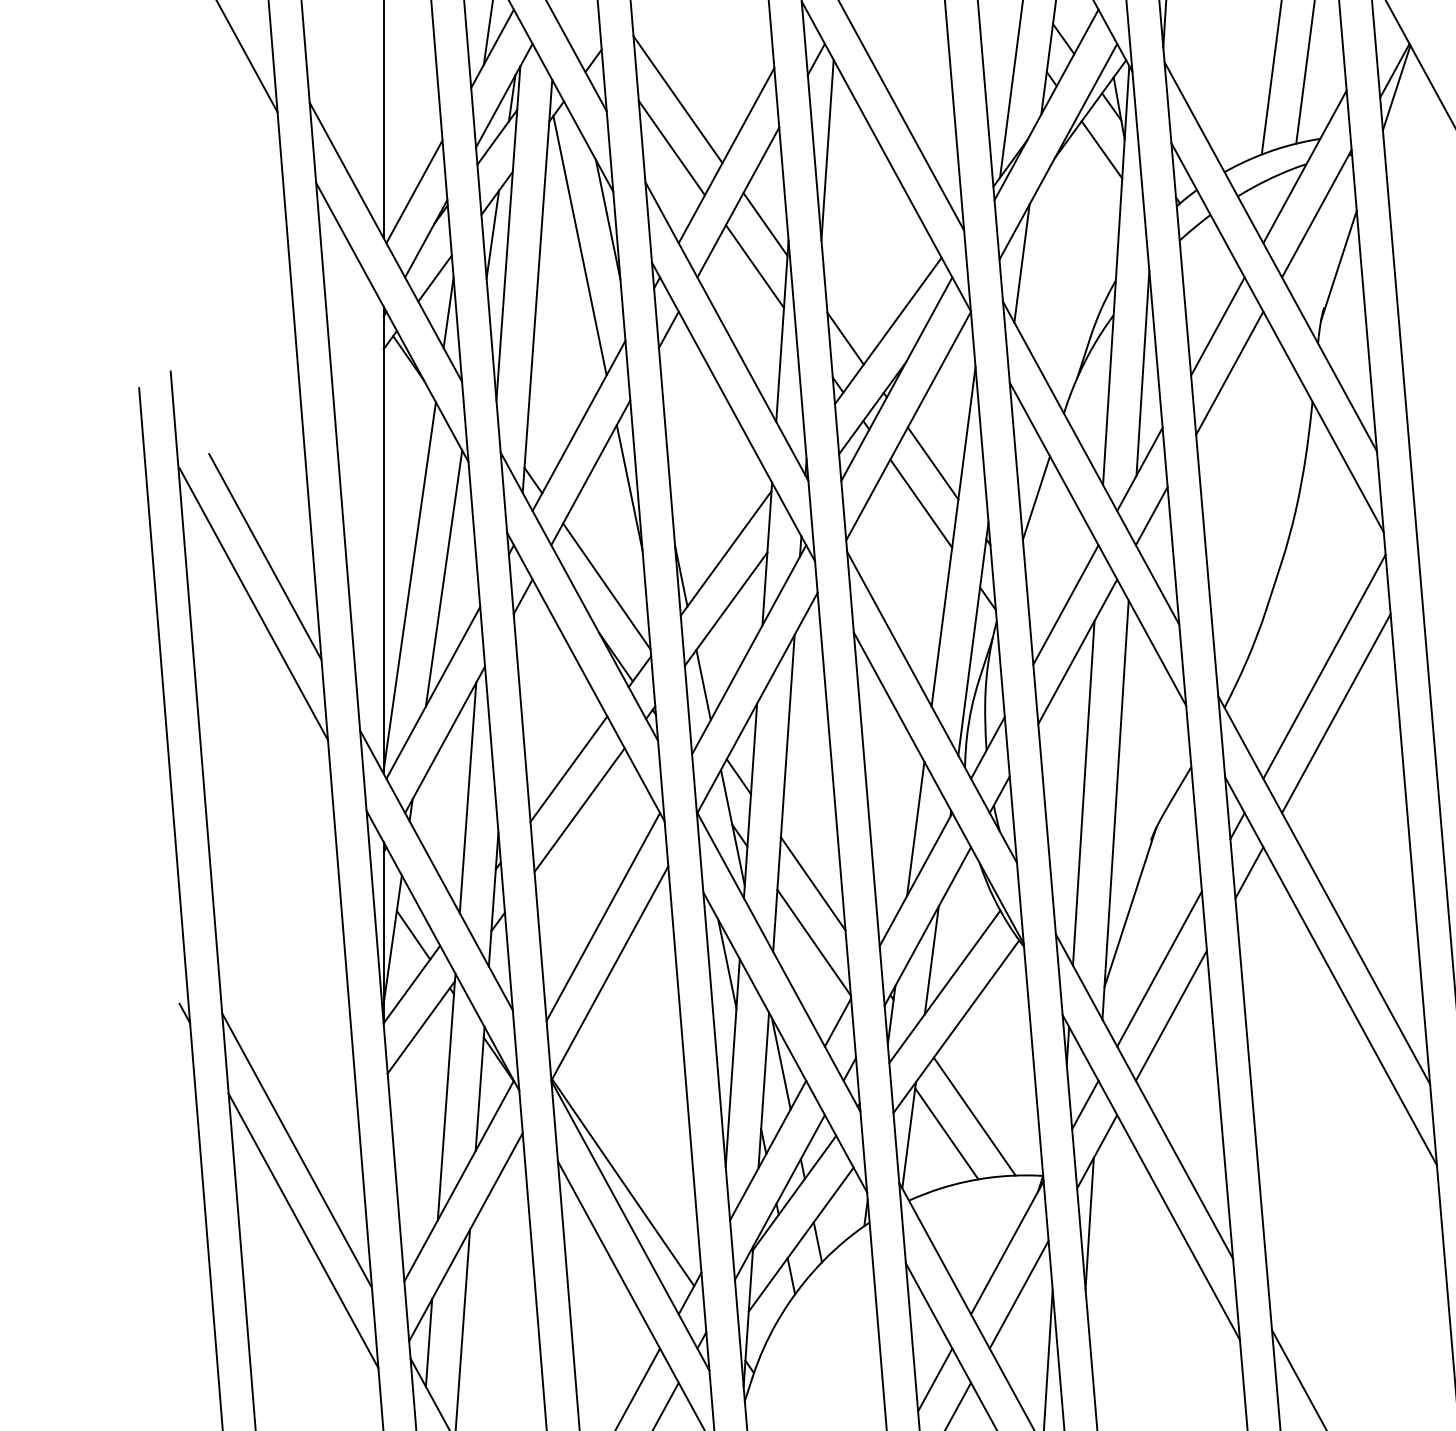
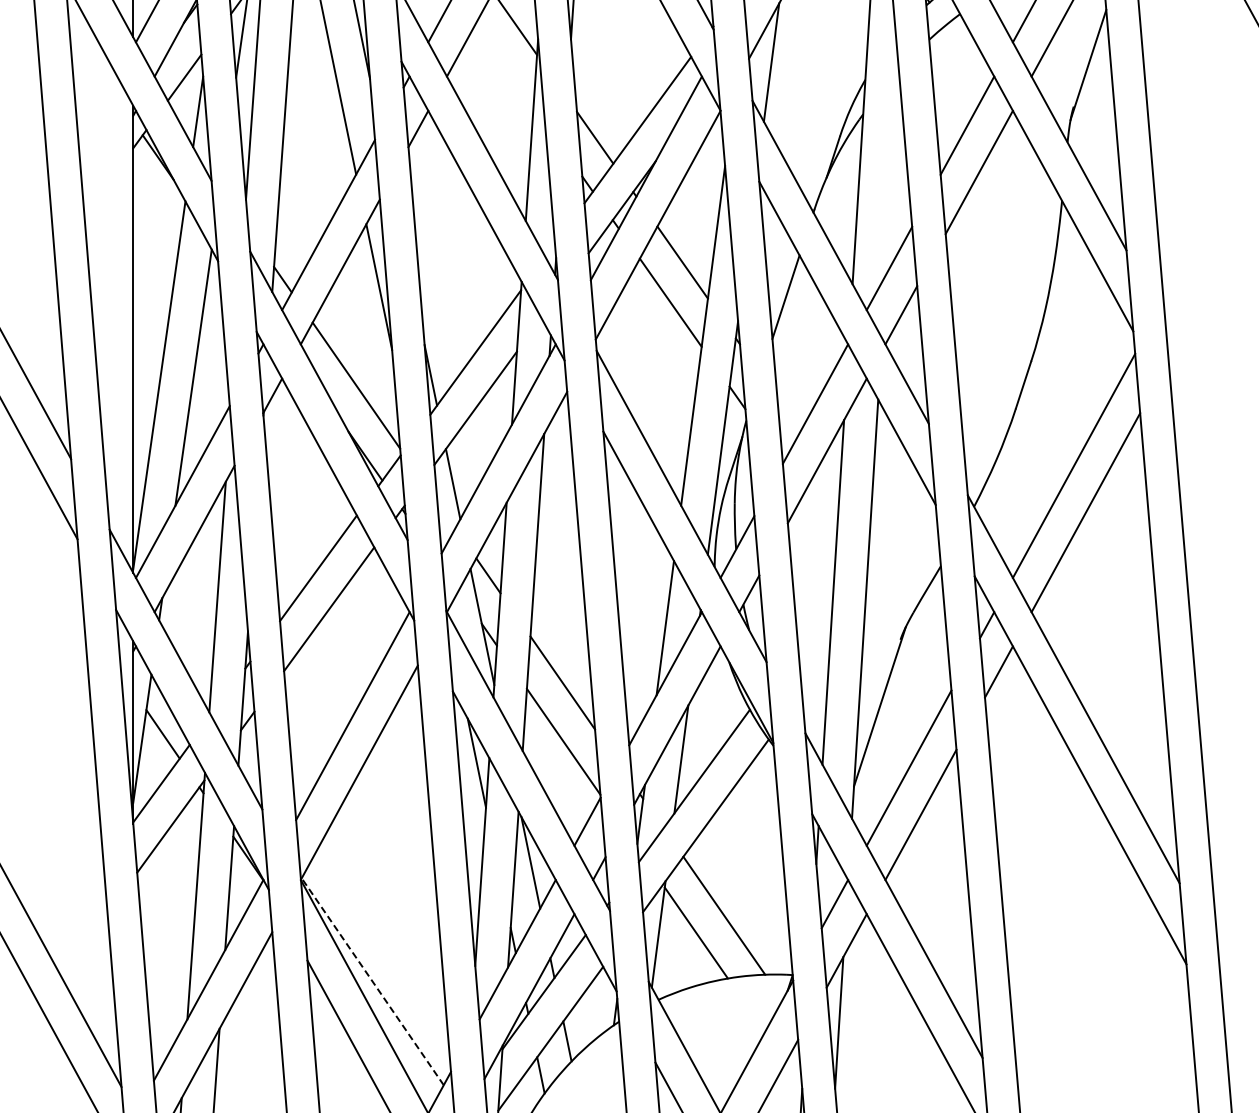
line: (754, 266) -> (504, 65), removed
line: (1142, 372) -> (892, 171), removed
line: (622, 1182) -> (372, 981), solid -> dashed

